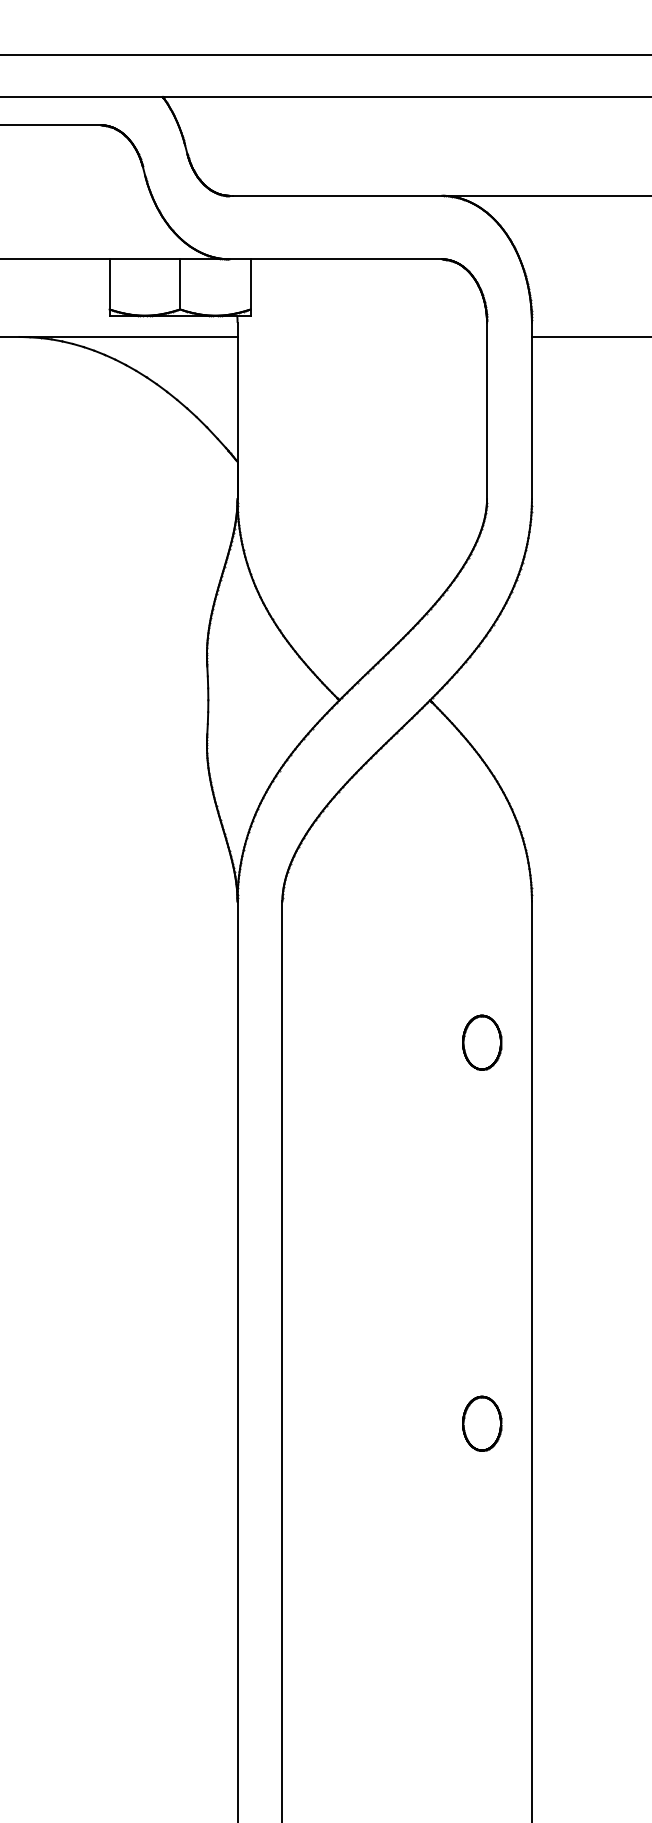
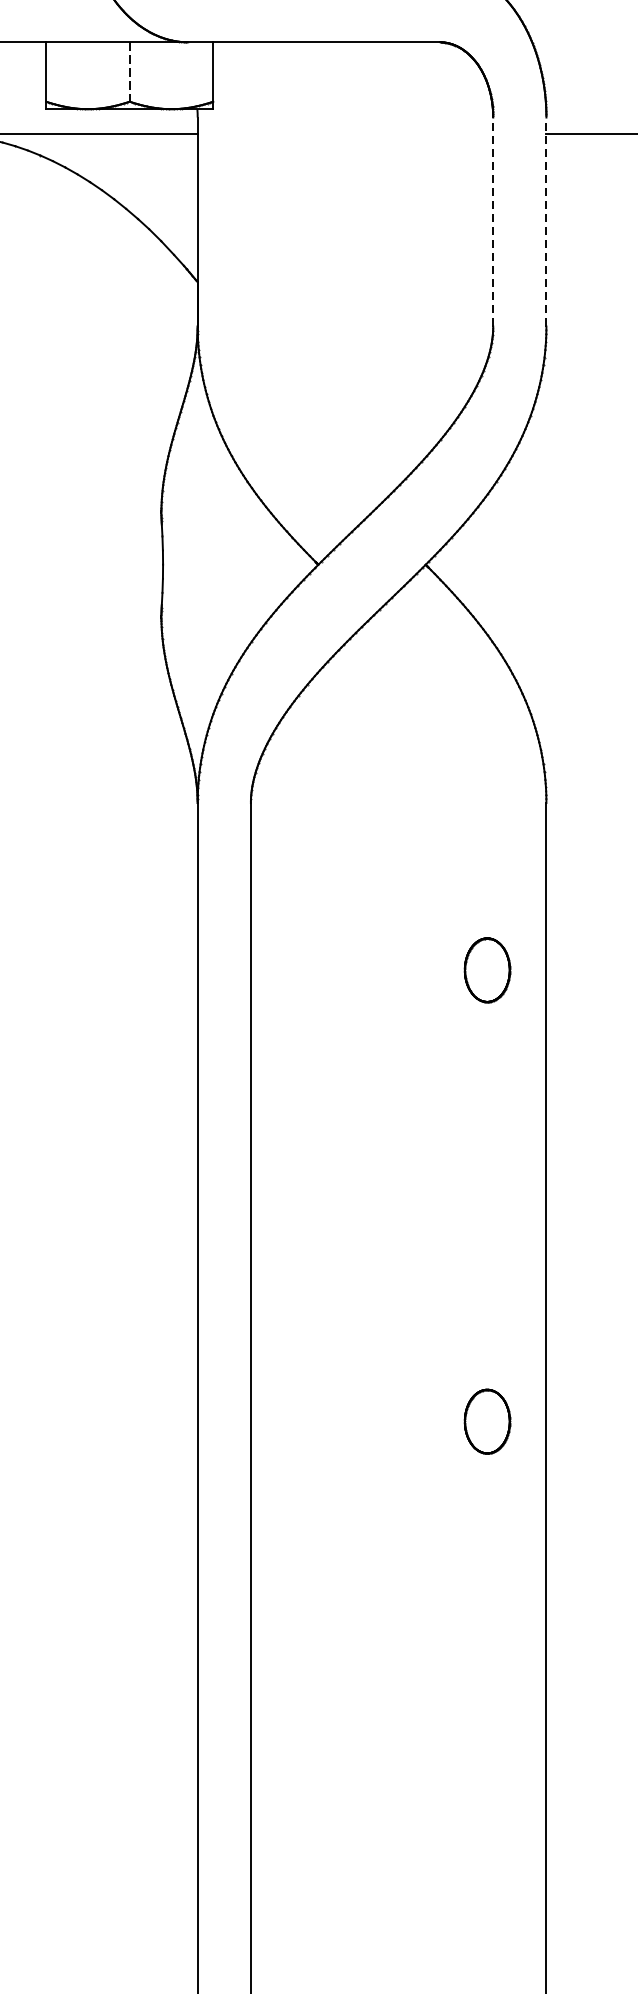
line: (180, 284) -> (130, 72), solid -> dashed
line: (487, 410) -> (493, 221), solid -> dashed
line: (531, 410) -> (545, 221), solid -> dashed

